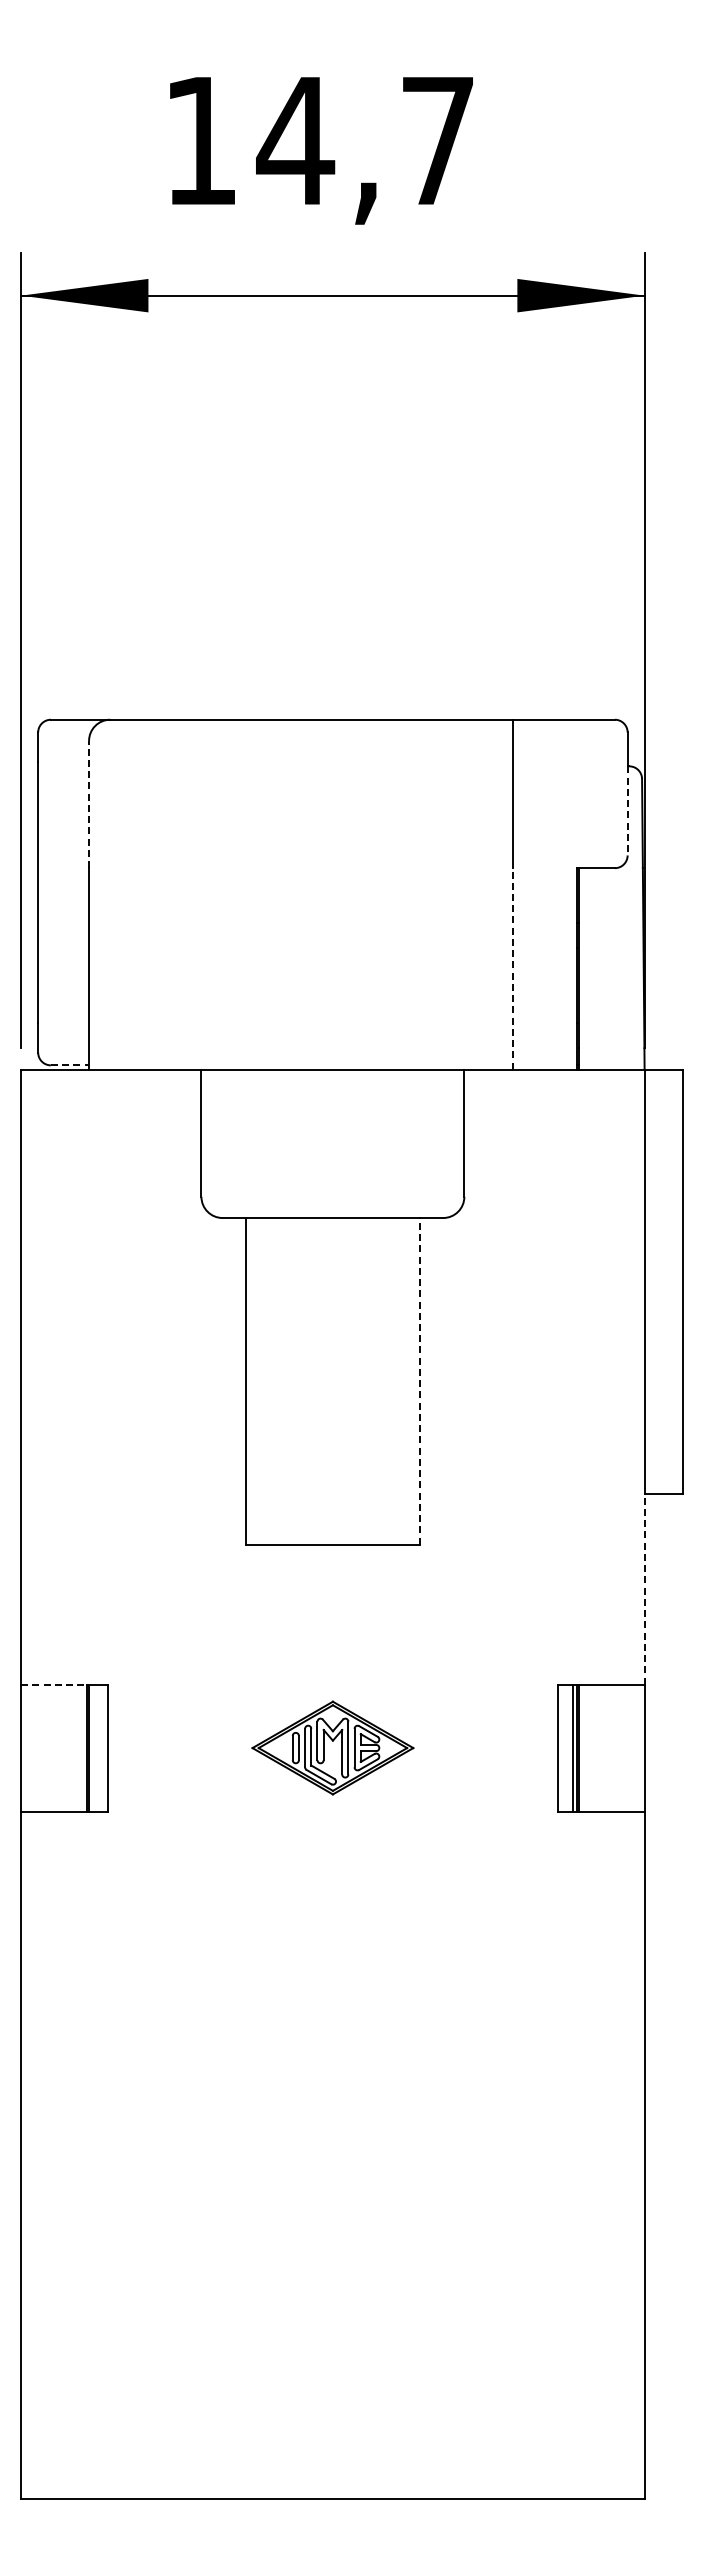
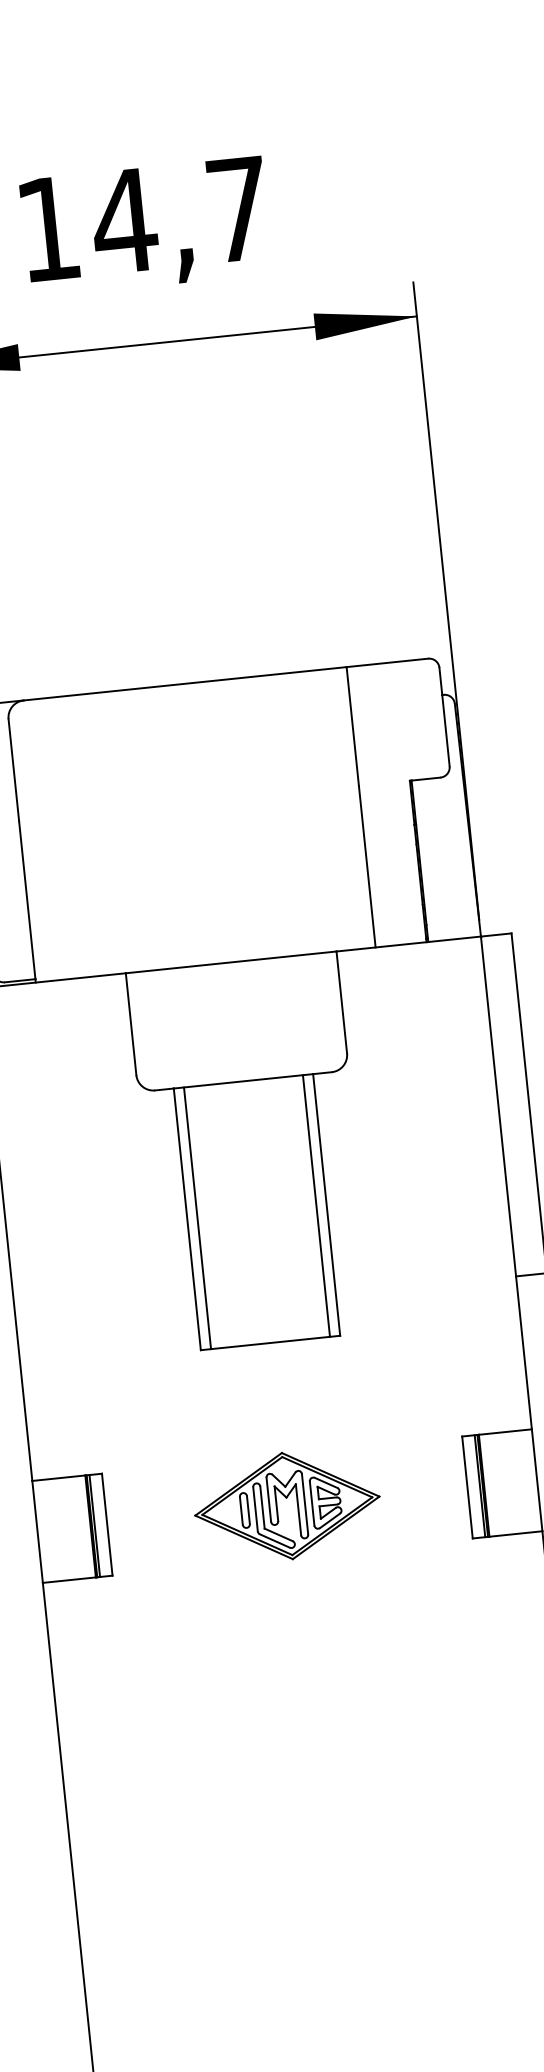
line: (89, 804) -> (14, 770), dashed -> solid
line: (627, 810) -> (445, 730), dashed -> solid
line: (513, 968) -> (367, 866), dashed -> solid
line: (70, 1065) -> (20, 980), dashed -> solid
line: (419, 1380) -> (326, 1204), dashed -> solid
line: (258, 1381) -> (197, 1218), added
line: (407, 1381) -> (316, 1206), added
line: (644, 1588) -> (523, 1352), dashed -> solid
line: (54, 1684) -> (59, 1478), dashed -> solid
line: (92, 1747) -> (94, 1525), added
part: (332, 1747) -> (286, 1505), size x1.43

